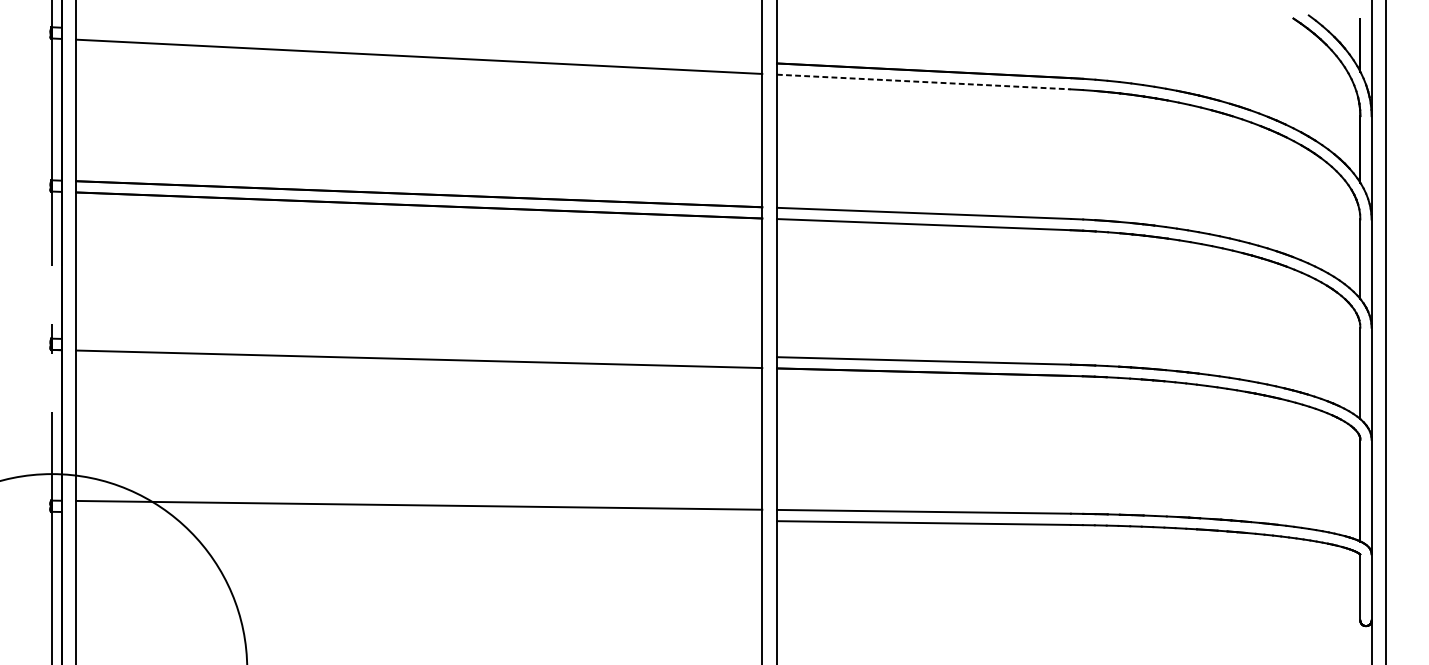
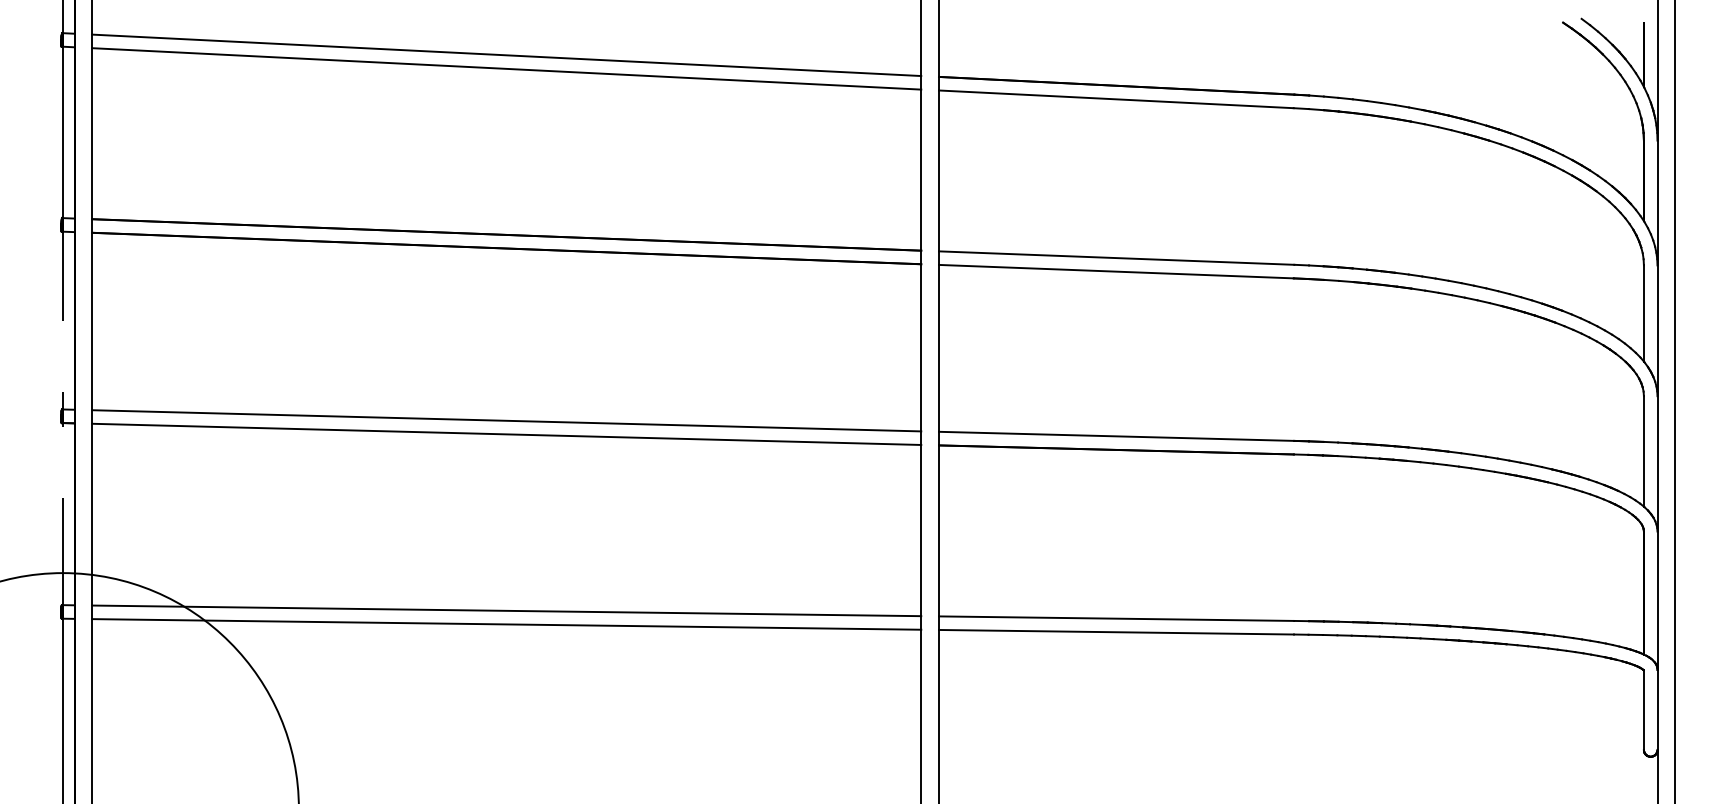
line: (419, 45) -> (506, 55), added
line: (923, 82) -> (1116, 99), dashed -> solid
line: (419, 347) -> (506, 420), added
line: (419, 516) -> (506, 624), added

